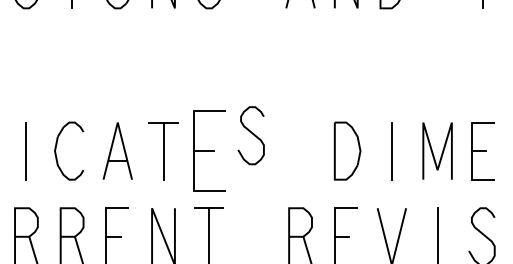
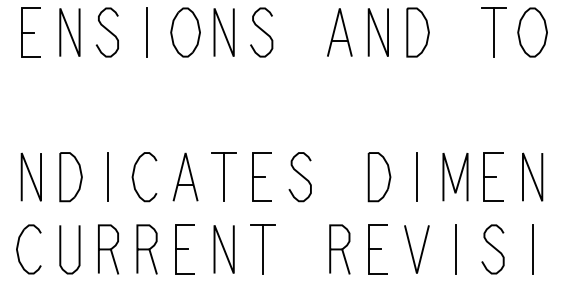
curve: (251, 133) -> (300, 175), moved
part: (207, 150) -> (261, 176), size x0.71

